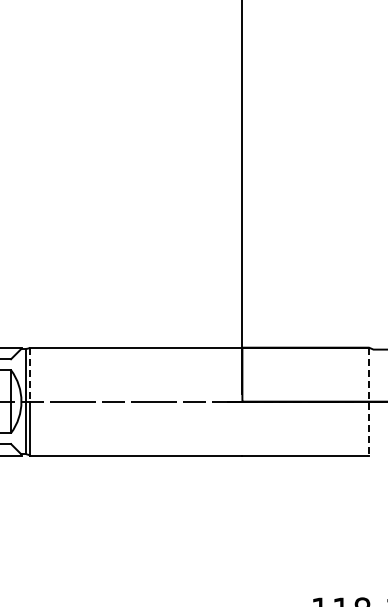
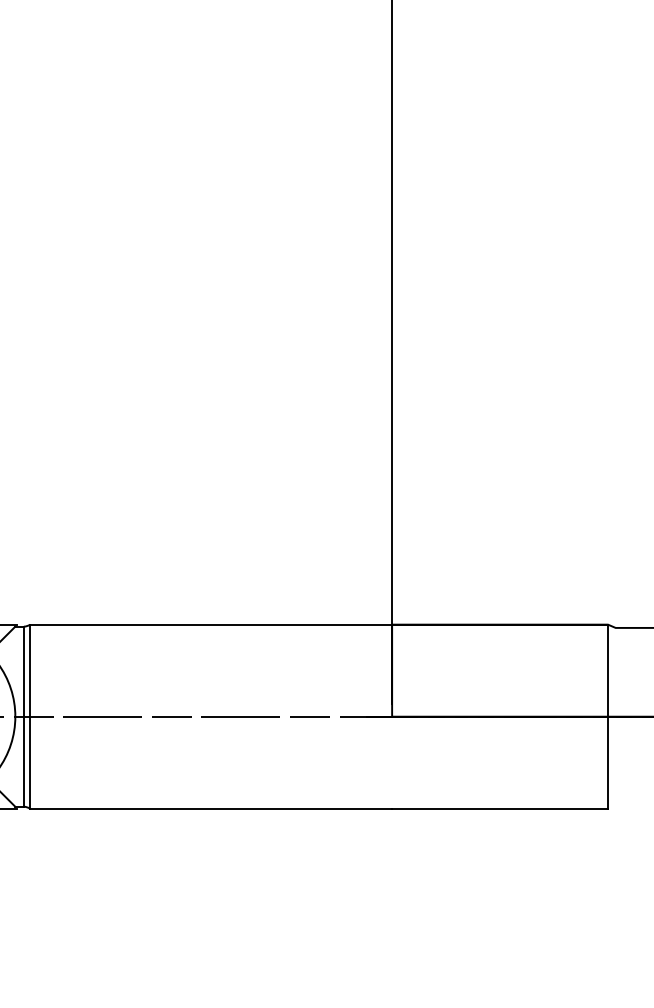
line: (30, 374) -> (30, 670), dashed -> solid
line: (369, 401) -> (608, 716), dashed -> solid

